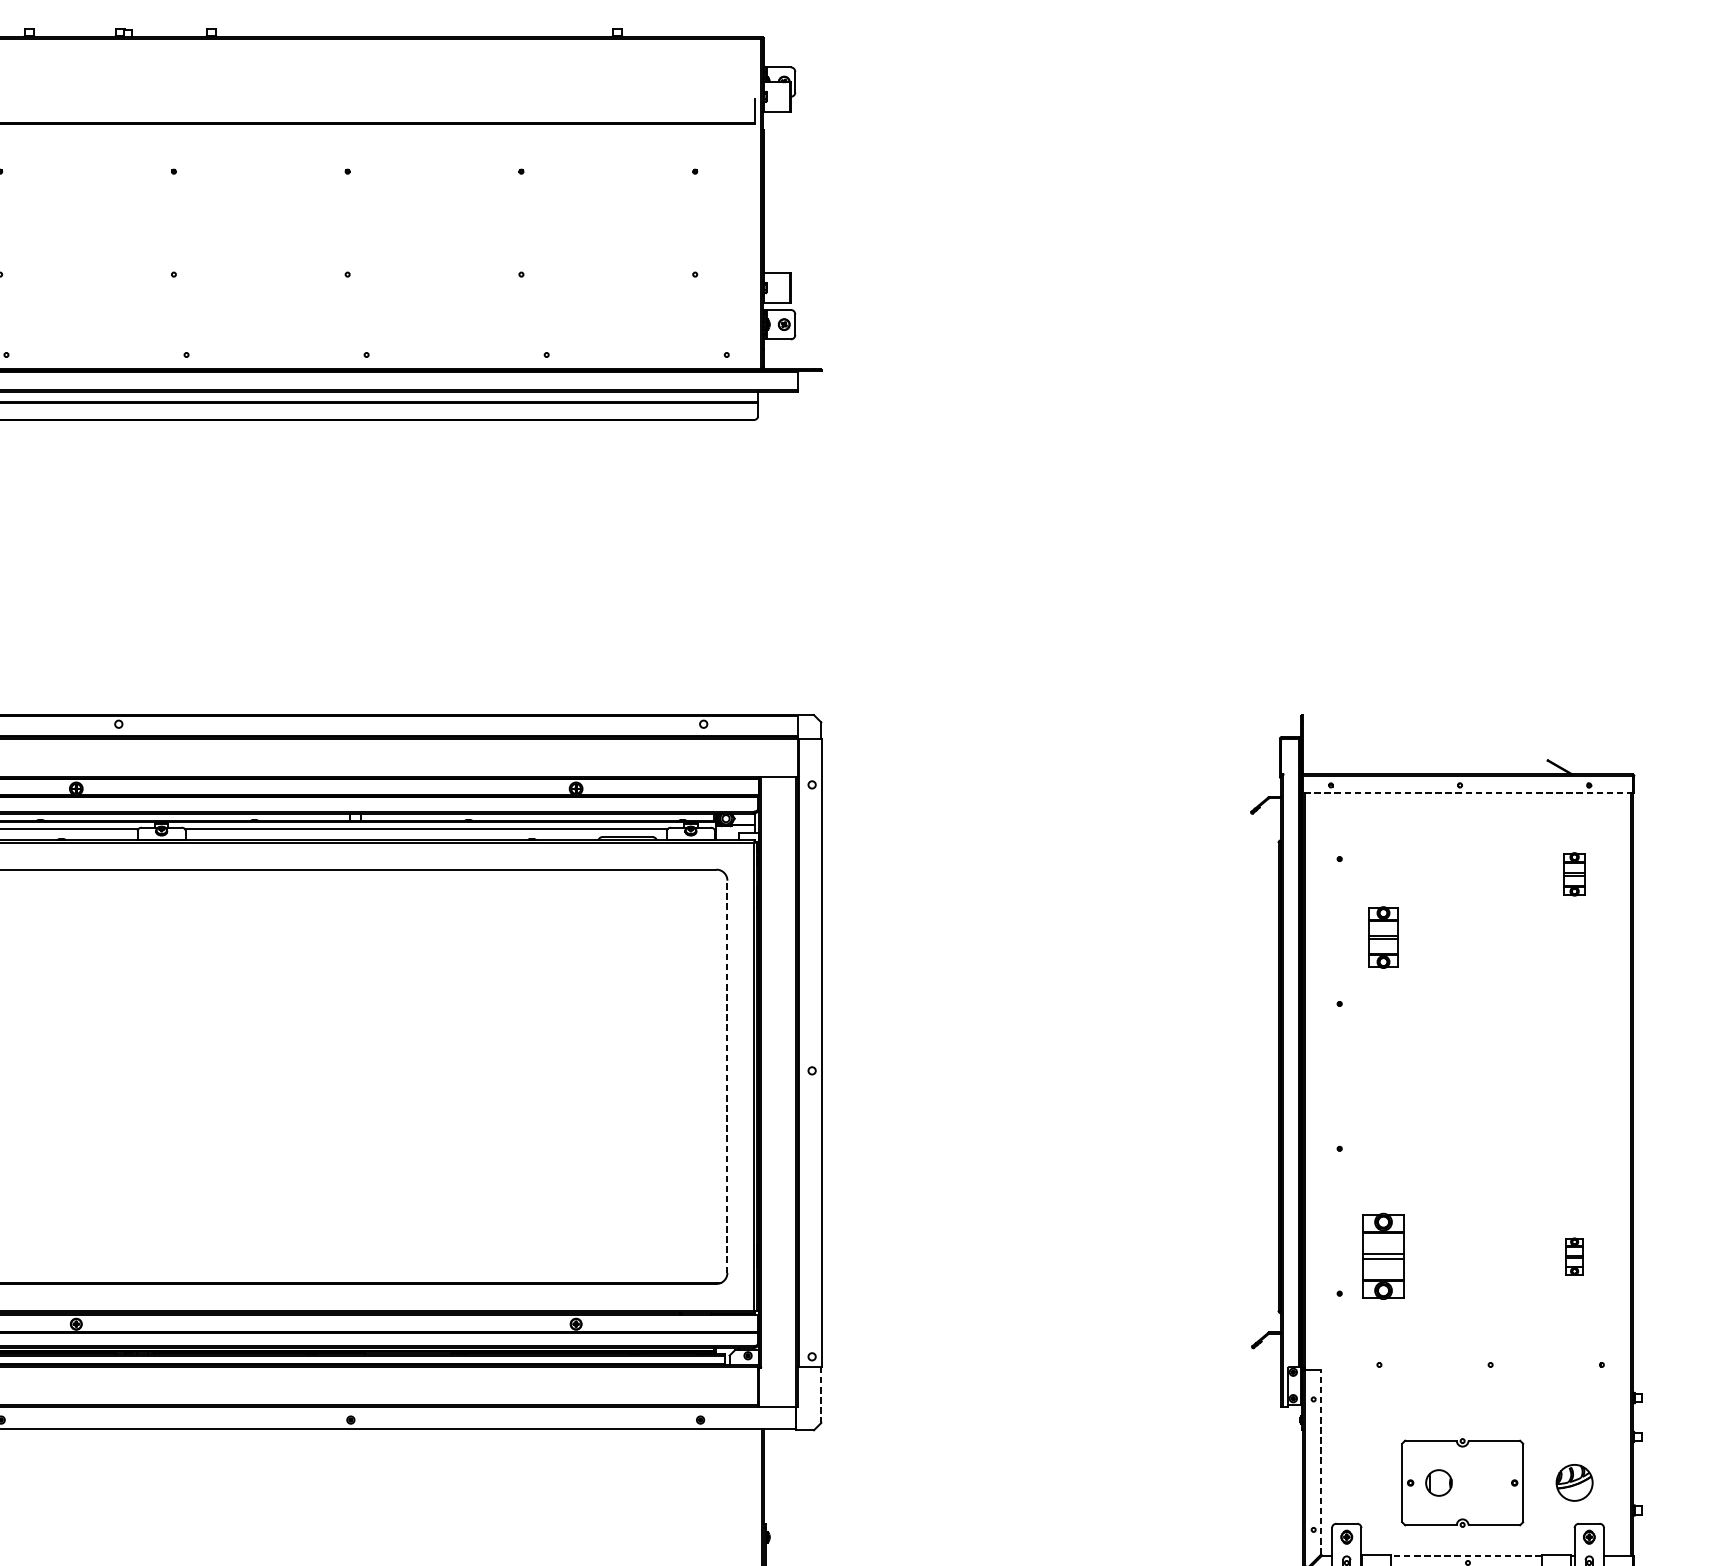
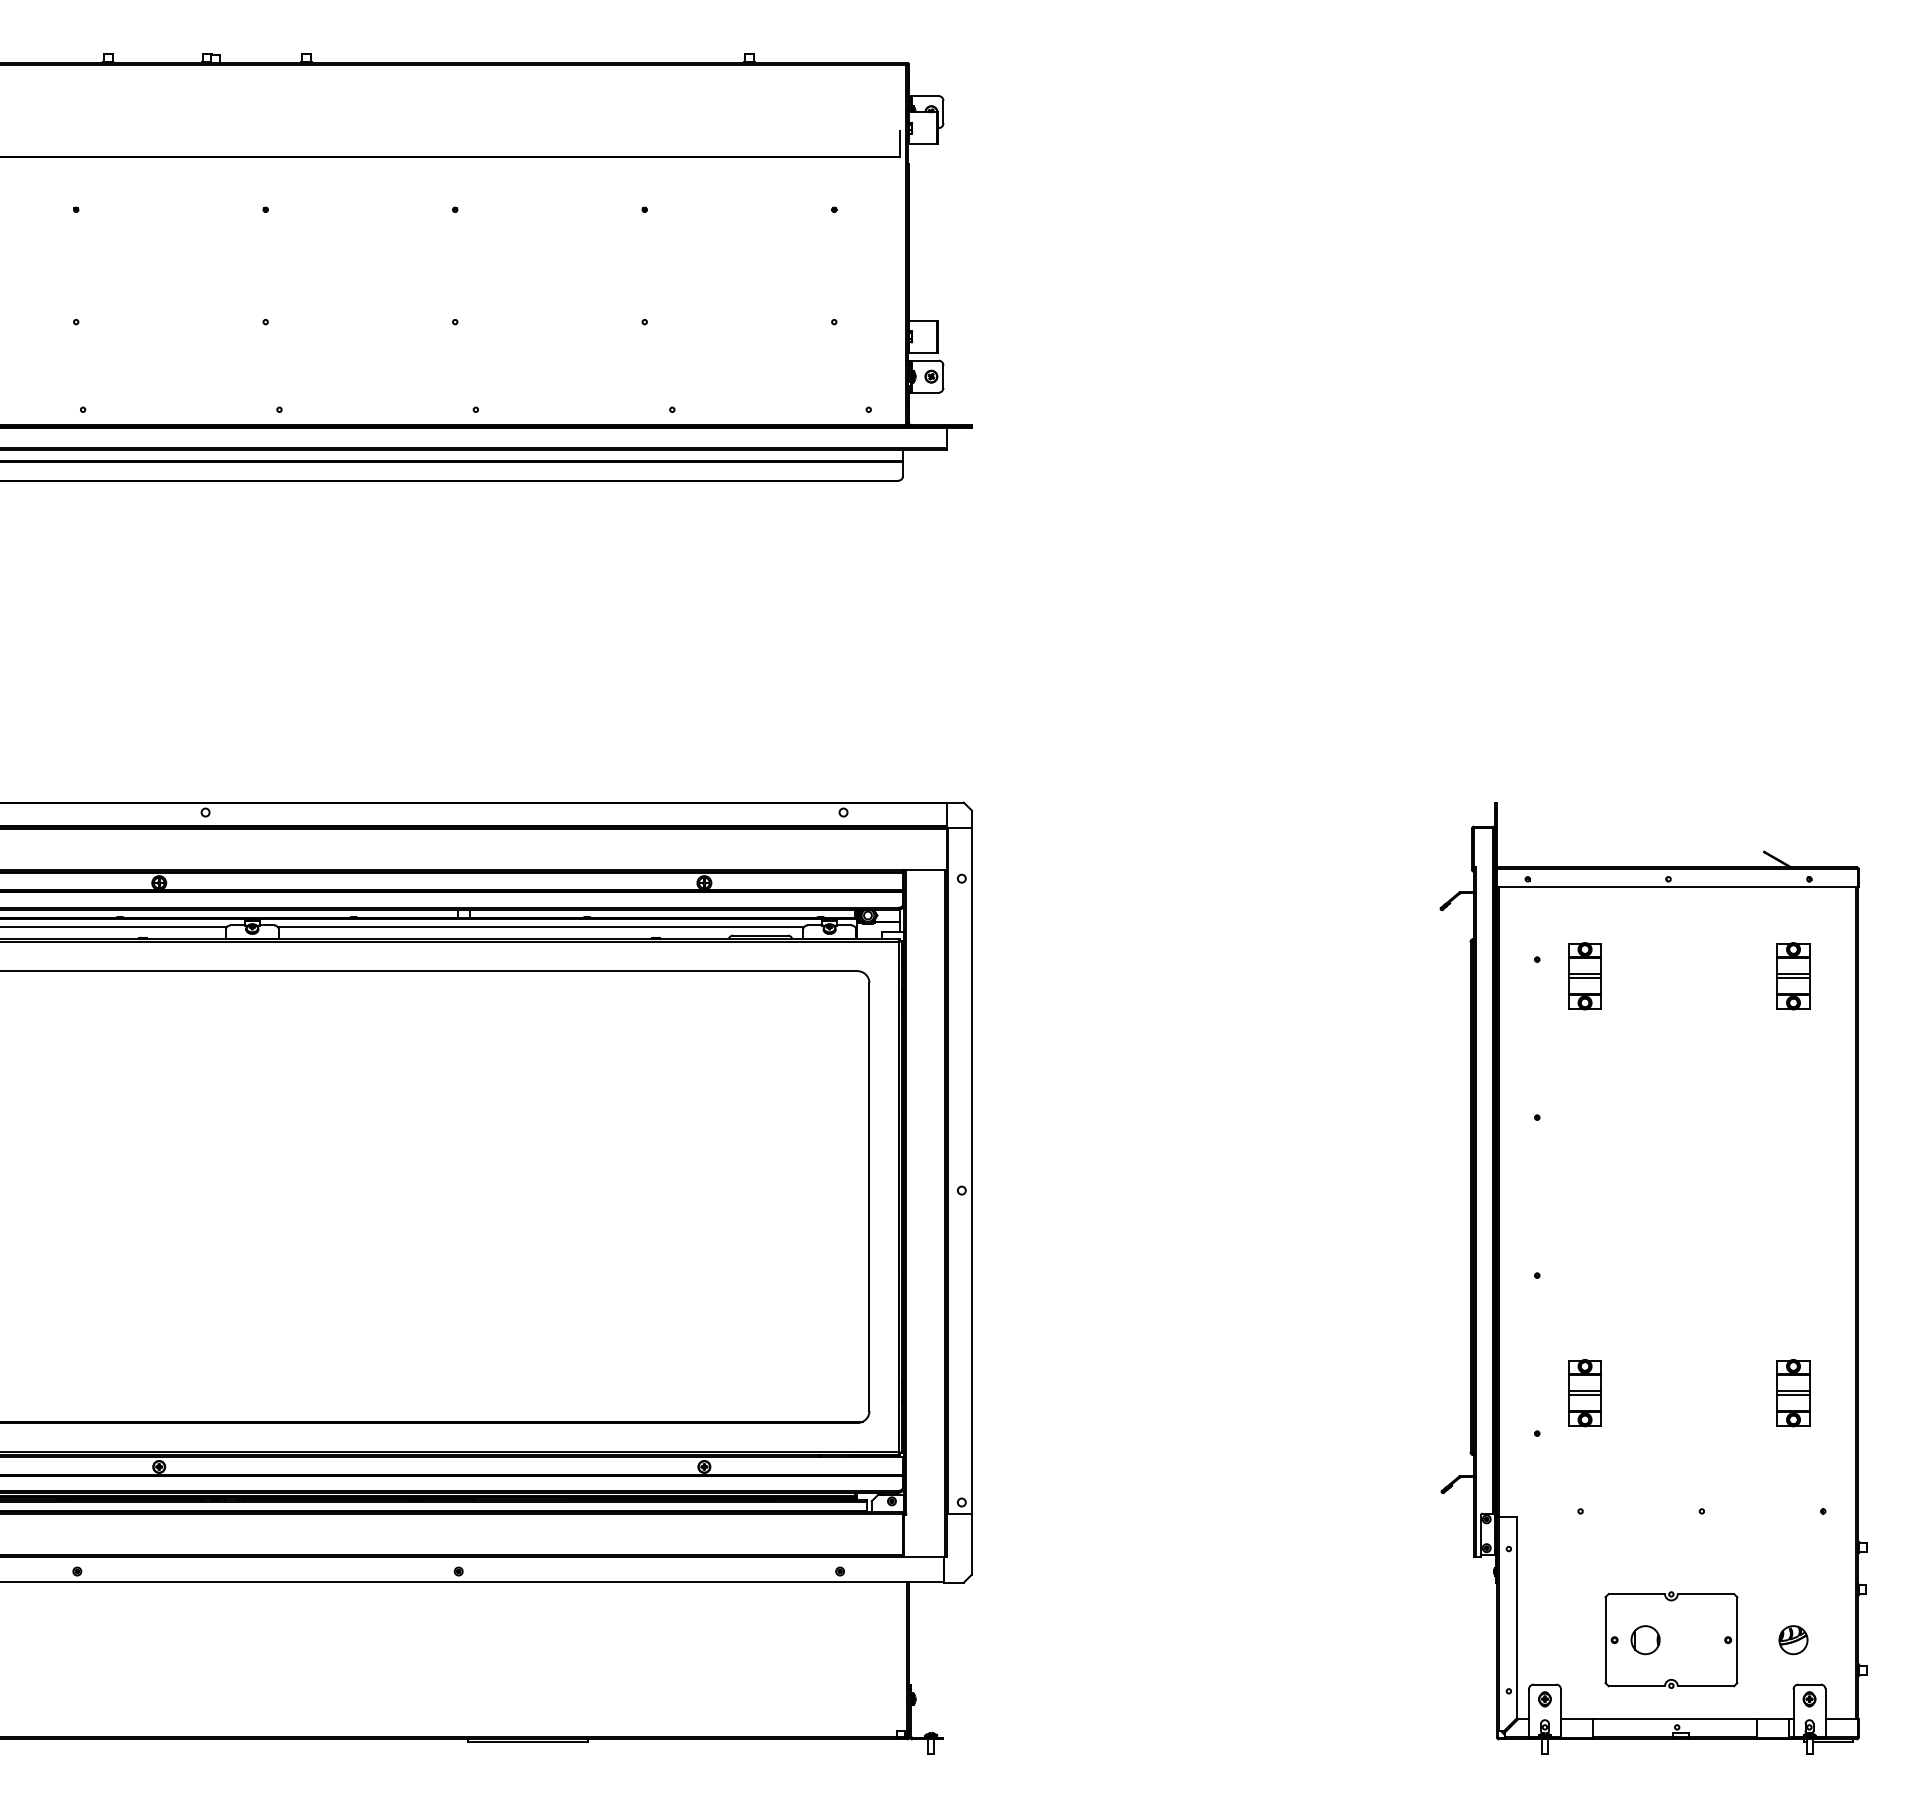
line: (1467, 792) -> (1676, 887), dashed -> solid
part: (1574, 874) -> (1793, 976), size x1.43
part: (1382, 937) -> (1584, 976), moved
line: (727, 1077) -> (869, 1197), dashed -> solid
part: (1382, 1256) -> (1584, 1393), size x0.71
part: (1574, 1256) -> (1793, 1393), size x1.67
line: (820, 1395) -> (971, 1544), dashed -> solid
line: (1320, 1462) -> (1516, 1617), dashed -> solid
part: (1574, 1483) -> (1793, 1640), size x0.71
line: (1465, 1555) -> (1674, 1719), dashed -> solid

